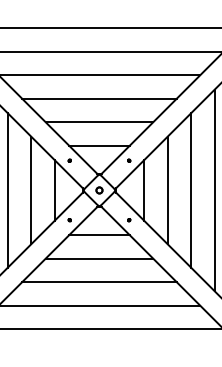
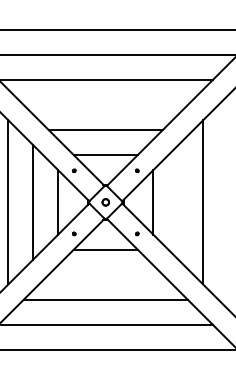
line: (99, 98) -> (105, 104), removed
line: (167, 190) -> (177, 202), removed
line: (214, 190) -> (227, 202), removed
line: (99, 258) -> (105, 274), removed

